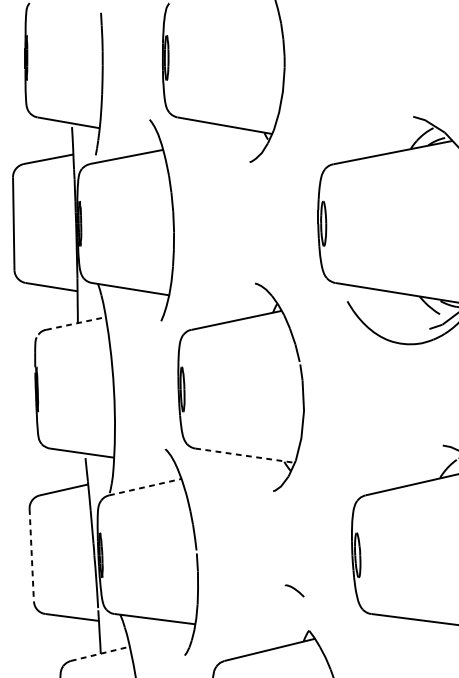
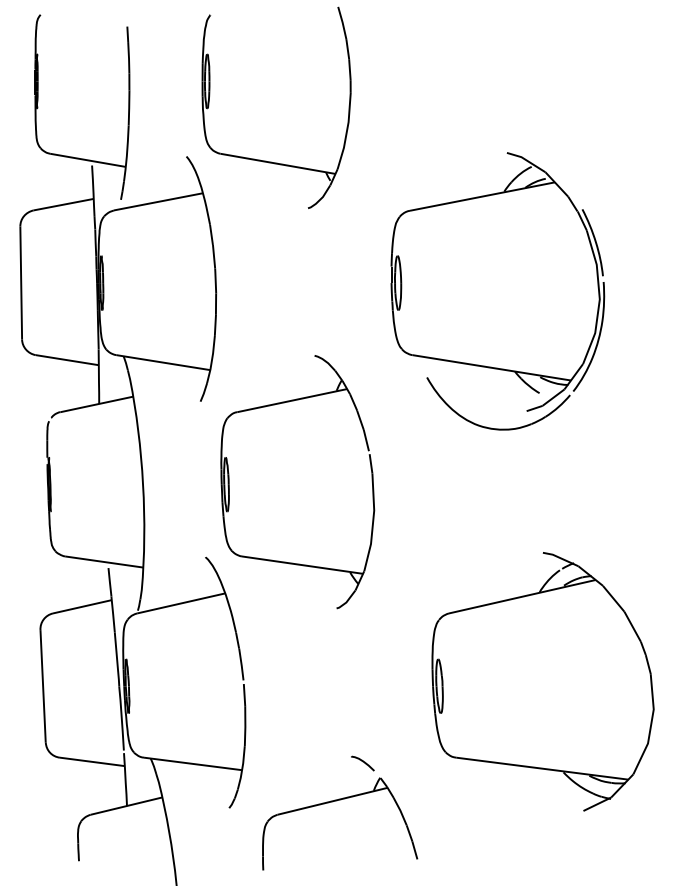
line: (76, 323) -> (97, 404), dashed -> solid
line: (245, 455) -> (303, 565), dashed -> solid
line: (145, 487) -> (181, 603), dashed -> solid
line: (32, 555) -> (43, 686), dashed -> solid
curve: (294, 590) -> (362, 762), moved
line: (100, 654) -> (126, 806), dashed -> solid

